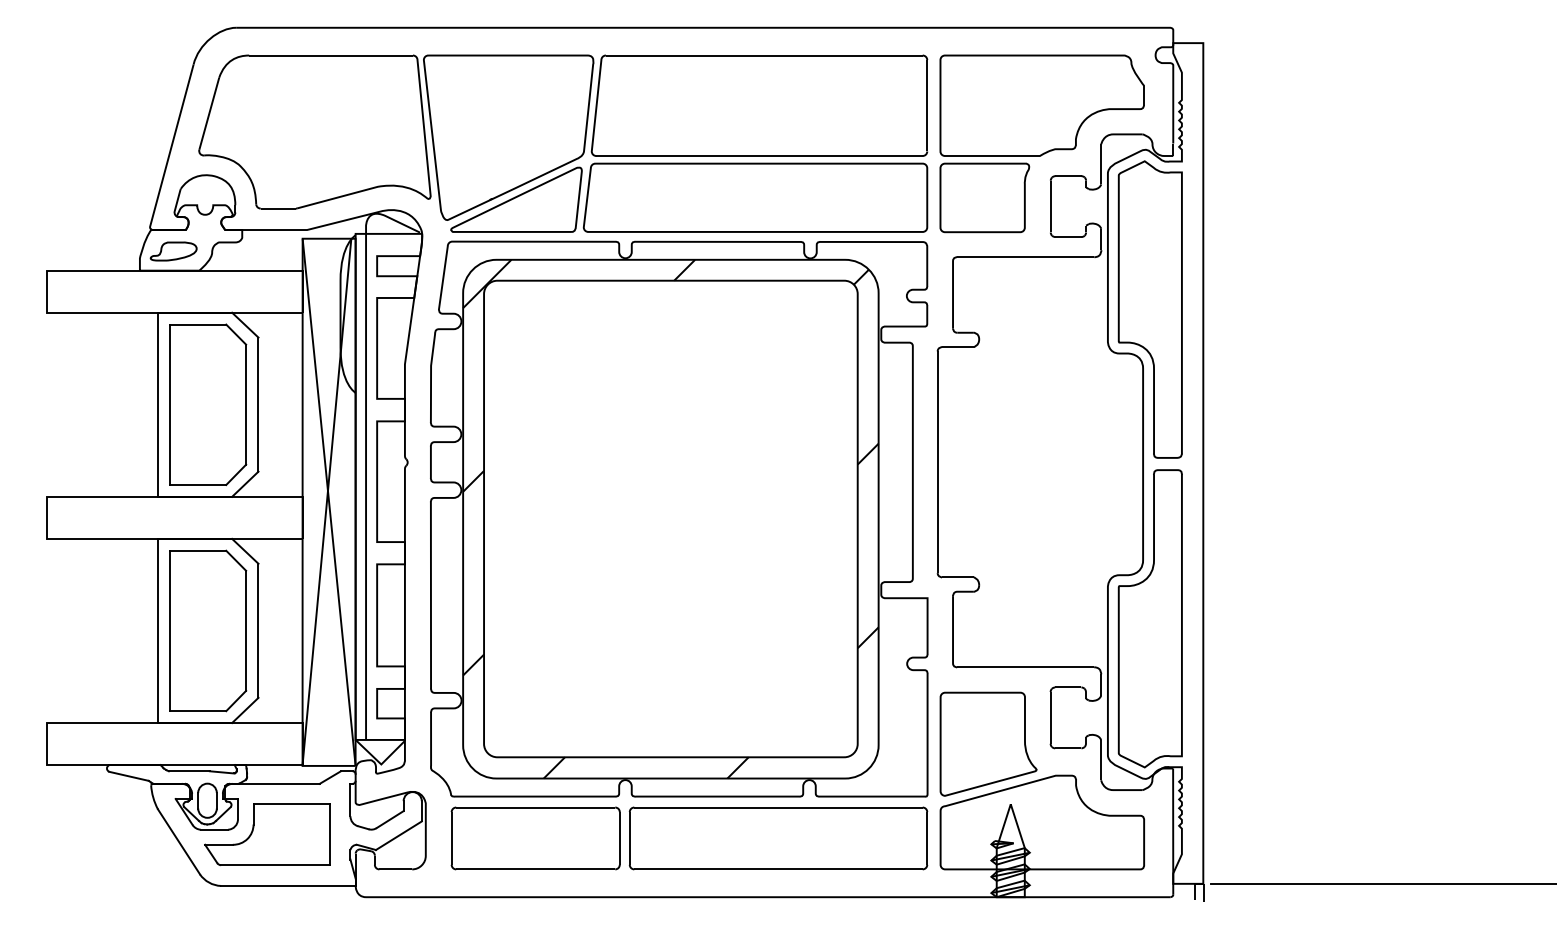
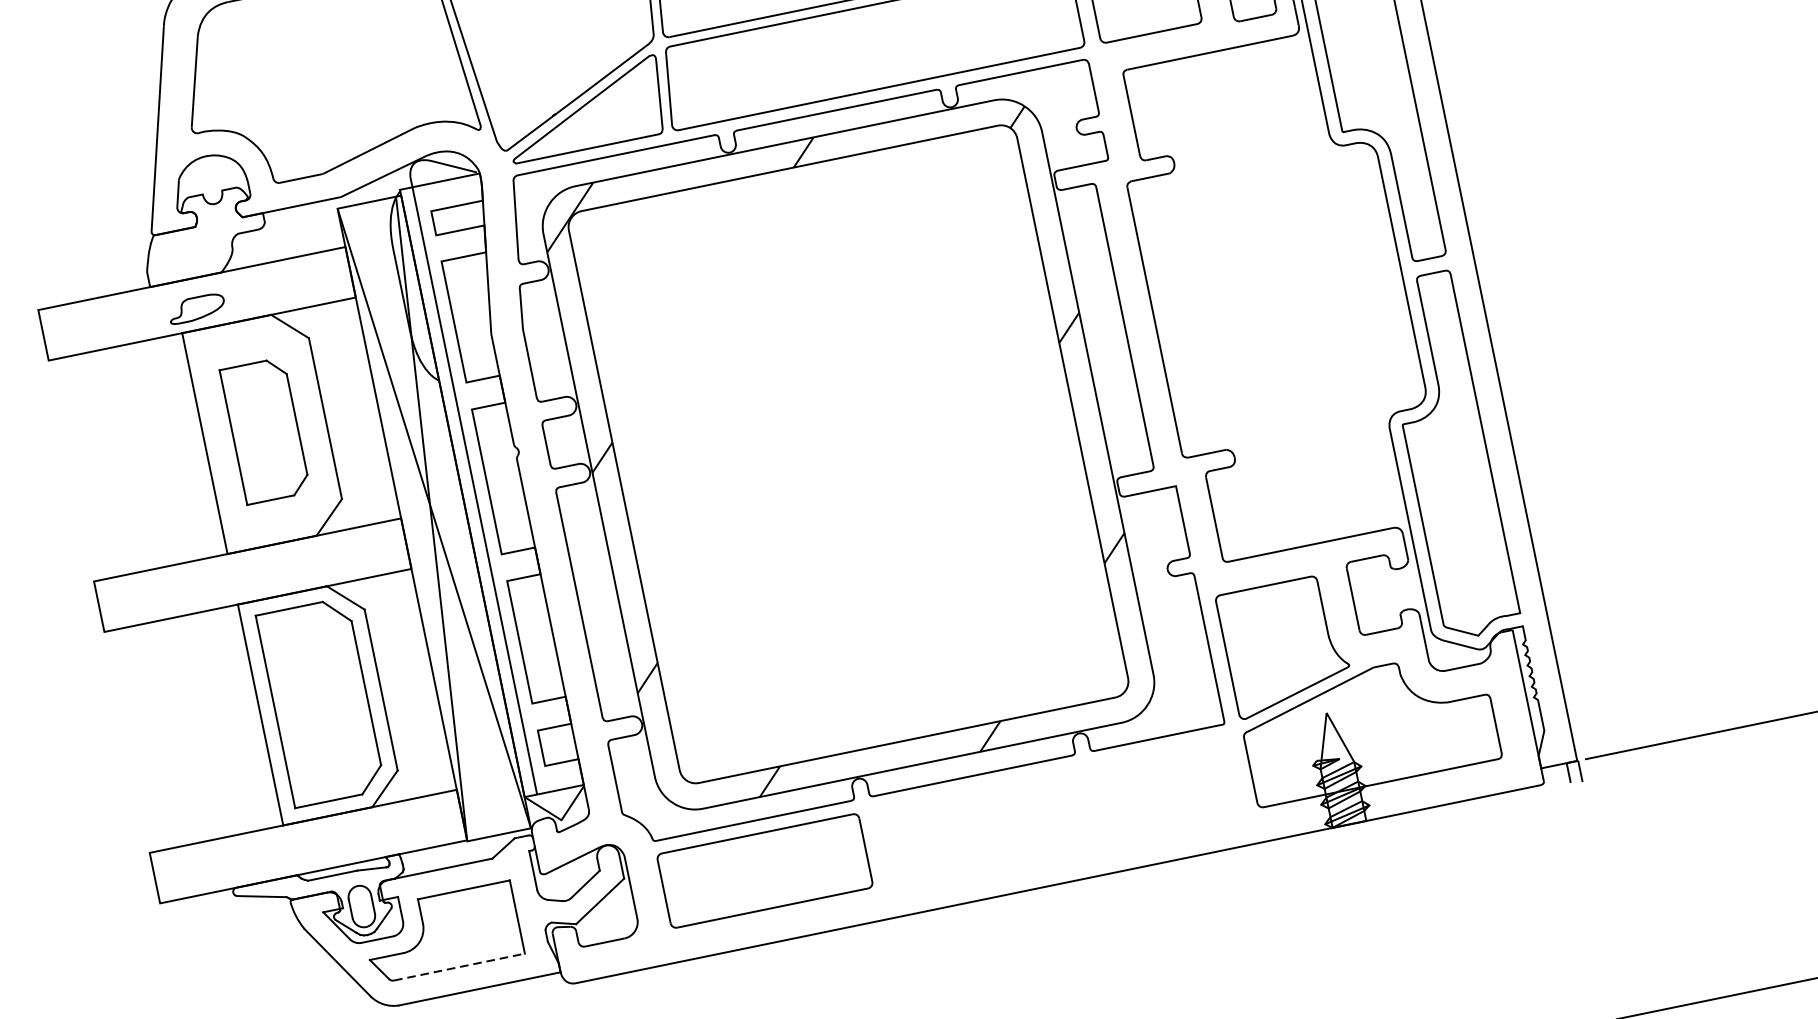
part: (173, 251) -> (196, 308), moved
part: (208, 404) -> (265, 430), size x0.7
part: (778, 838) -> (1056, 811), removed
line: (276, 865) -> (460, 967), solid -> dashed

